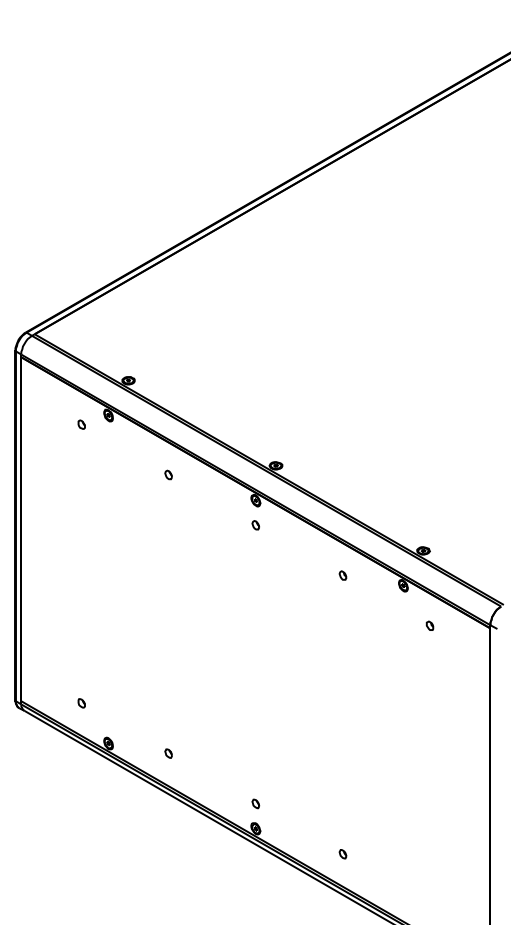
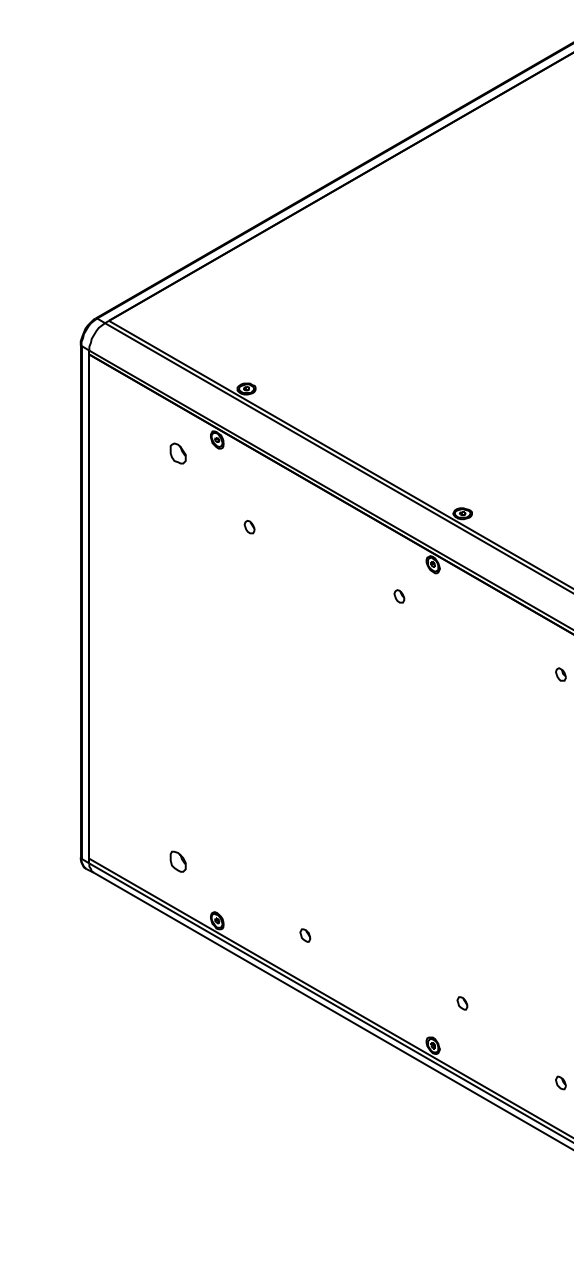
part: (81, 424) -> (177, 453), size x1.6
part: (168, 474) -> (249, 526), moved
part: (255, 525) -> (398, 596), moved
part: (81, 703) -> (177, 862), size x1.6
part: (255, 803) -> (461, 1002), moved

